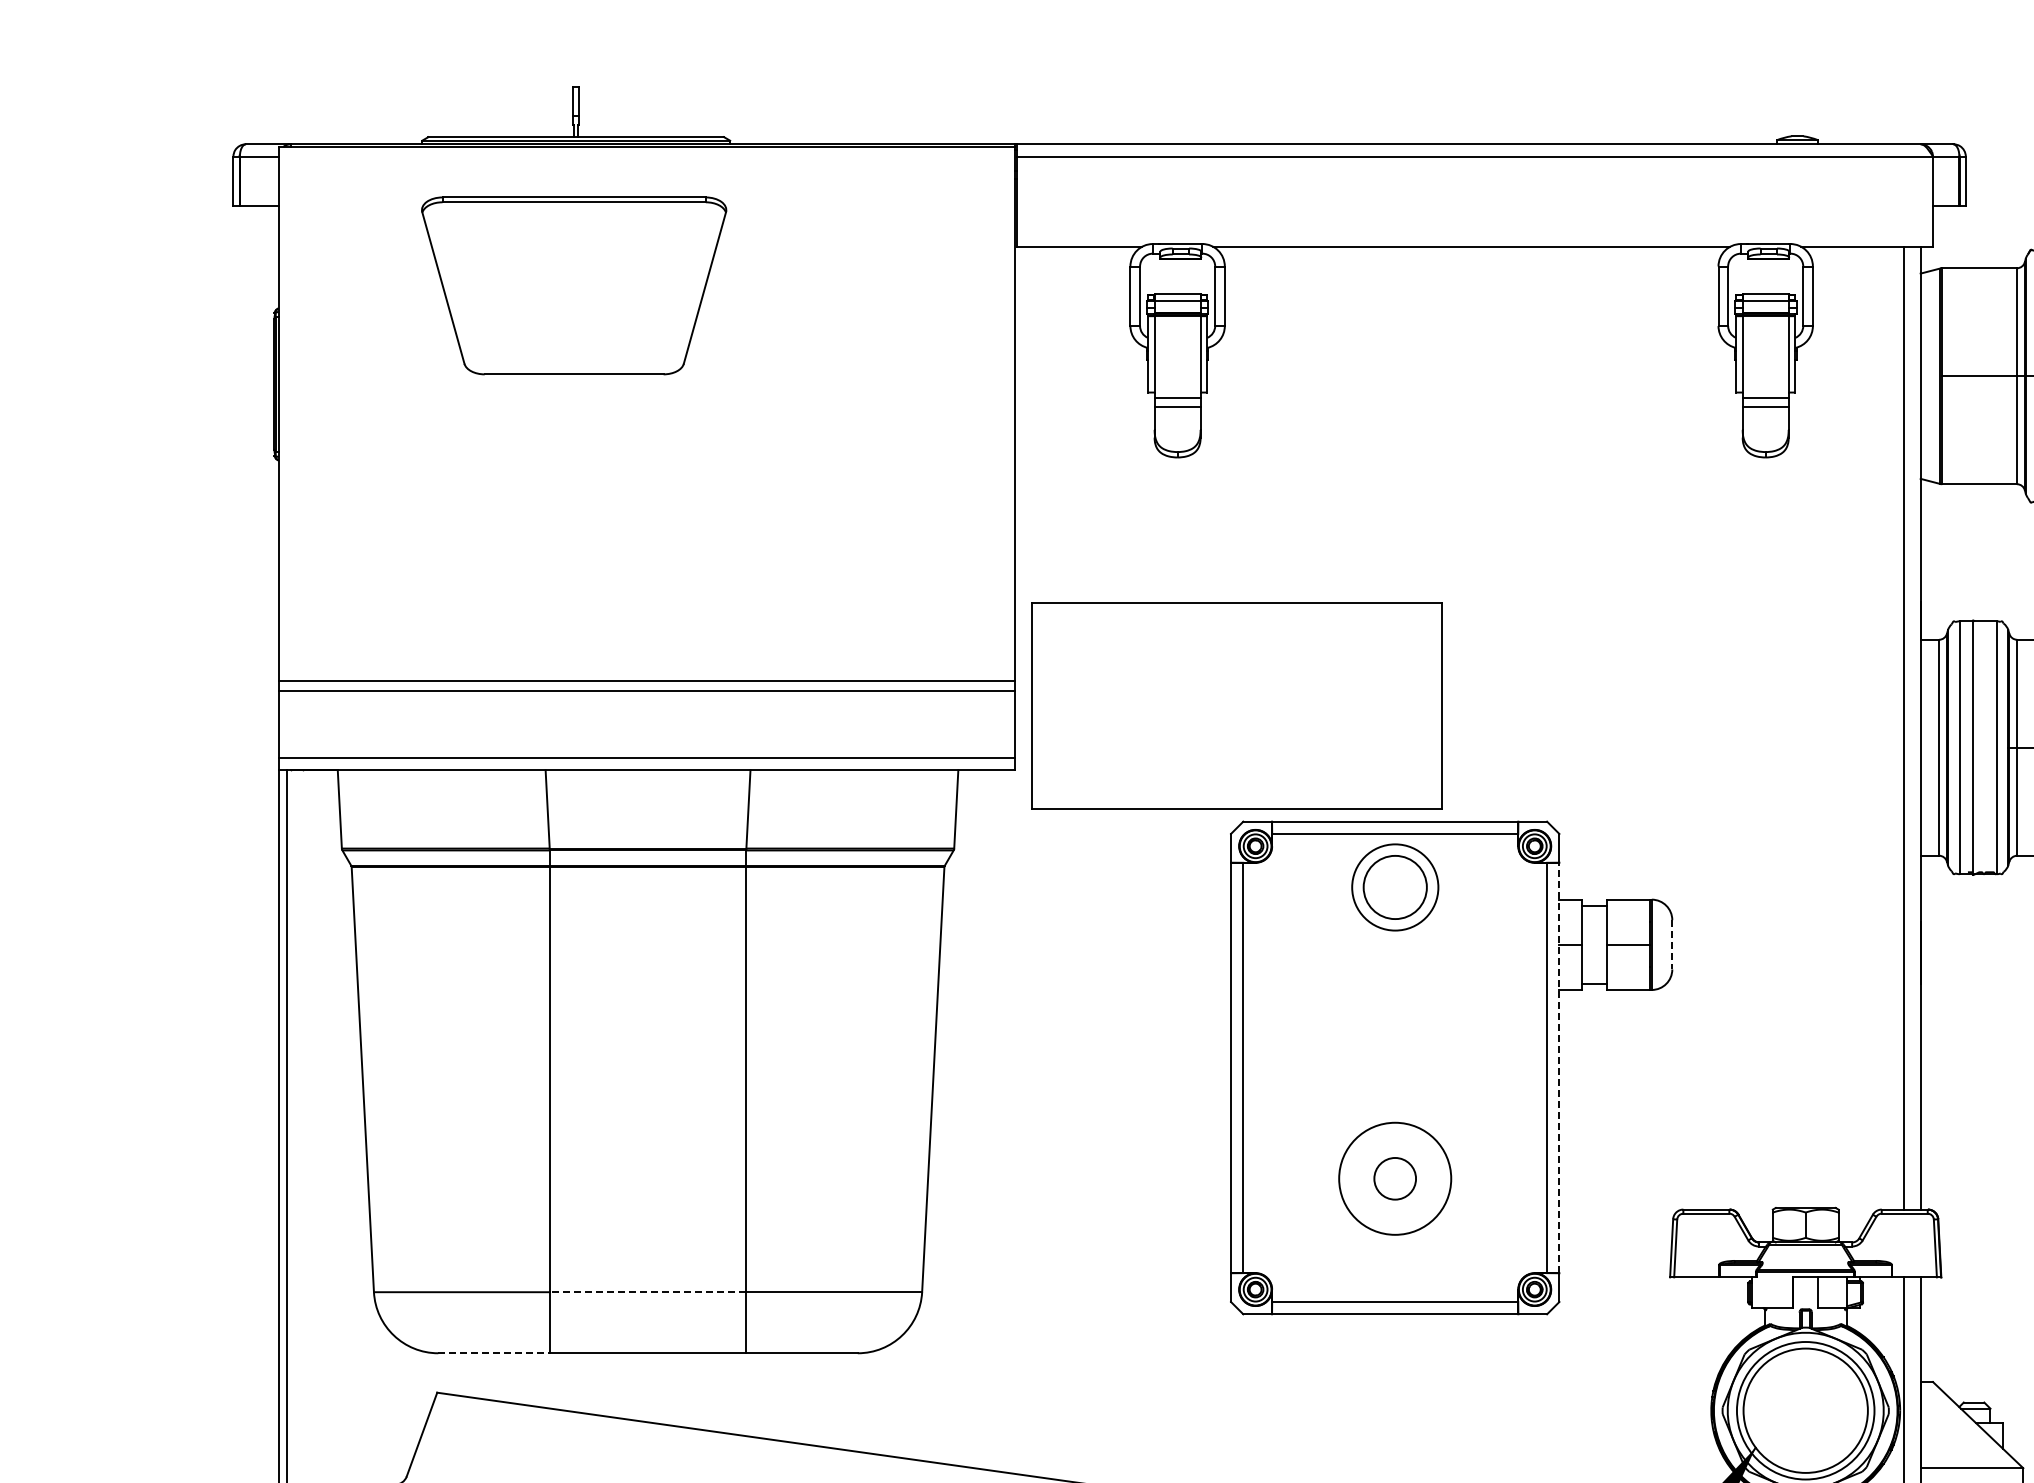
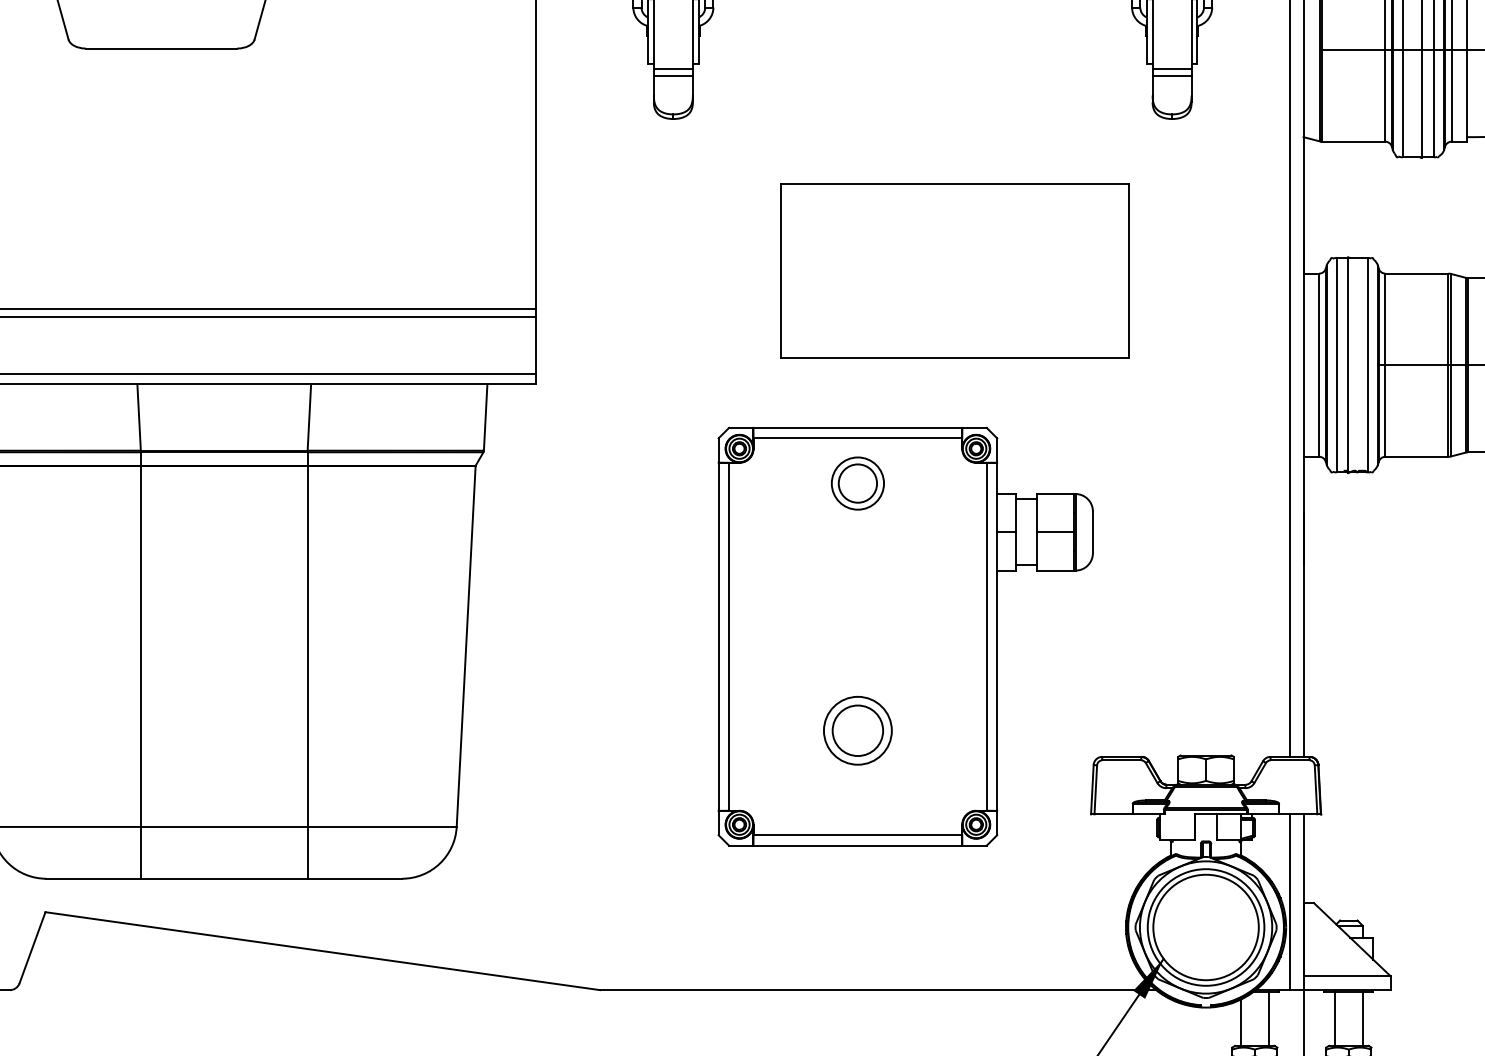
part: (1236, 705) -> (954, 270), moved
part: (1394, 886) -> (857, 482), size x0.71
line: (1672, 944) -> (1093, 532), dashed -> solid
line: (1559, 1067) -> (997, 636), dashed -> solid
circle: (1394, 1178) -> (857, 730), size x1.43
circle: (1395, 1178) -> (858, 730), size x0.71
line: (647, 1292) -> (223, 827), dashed -> solid
line: (494, 1353) -> (94, 878), dashed -> solid

